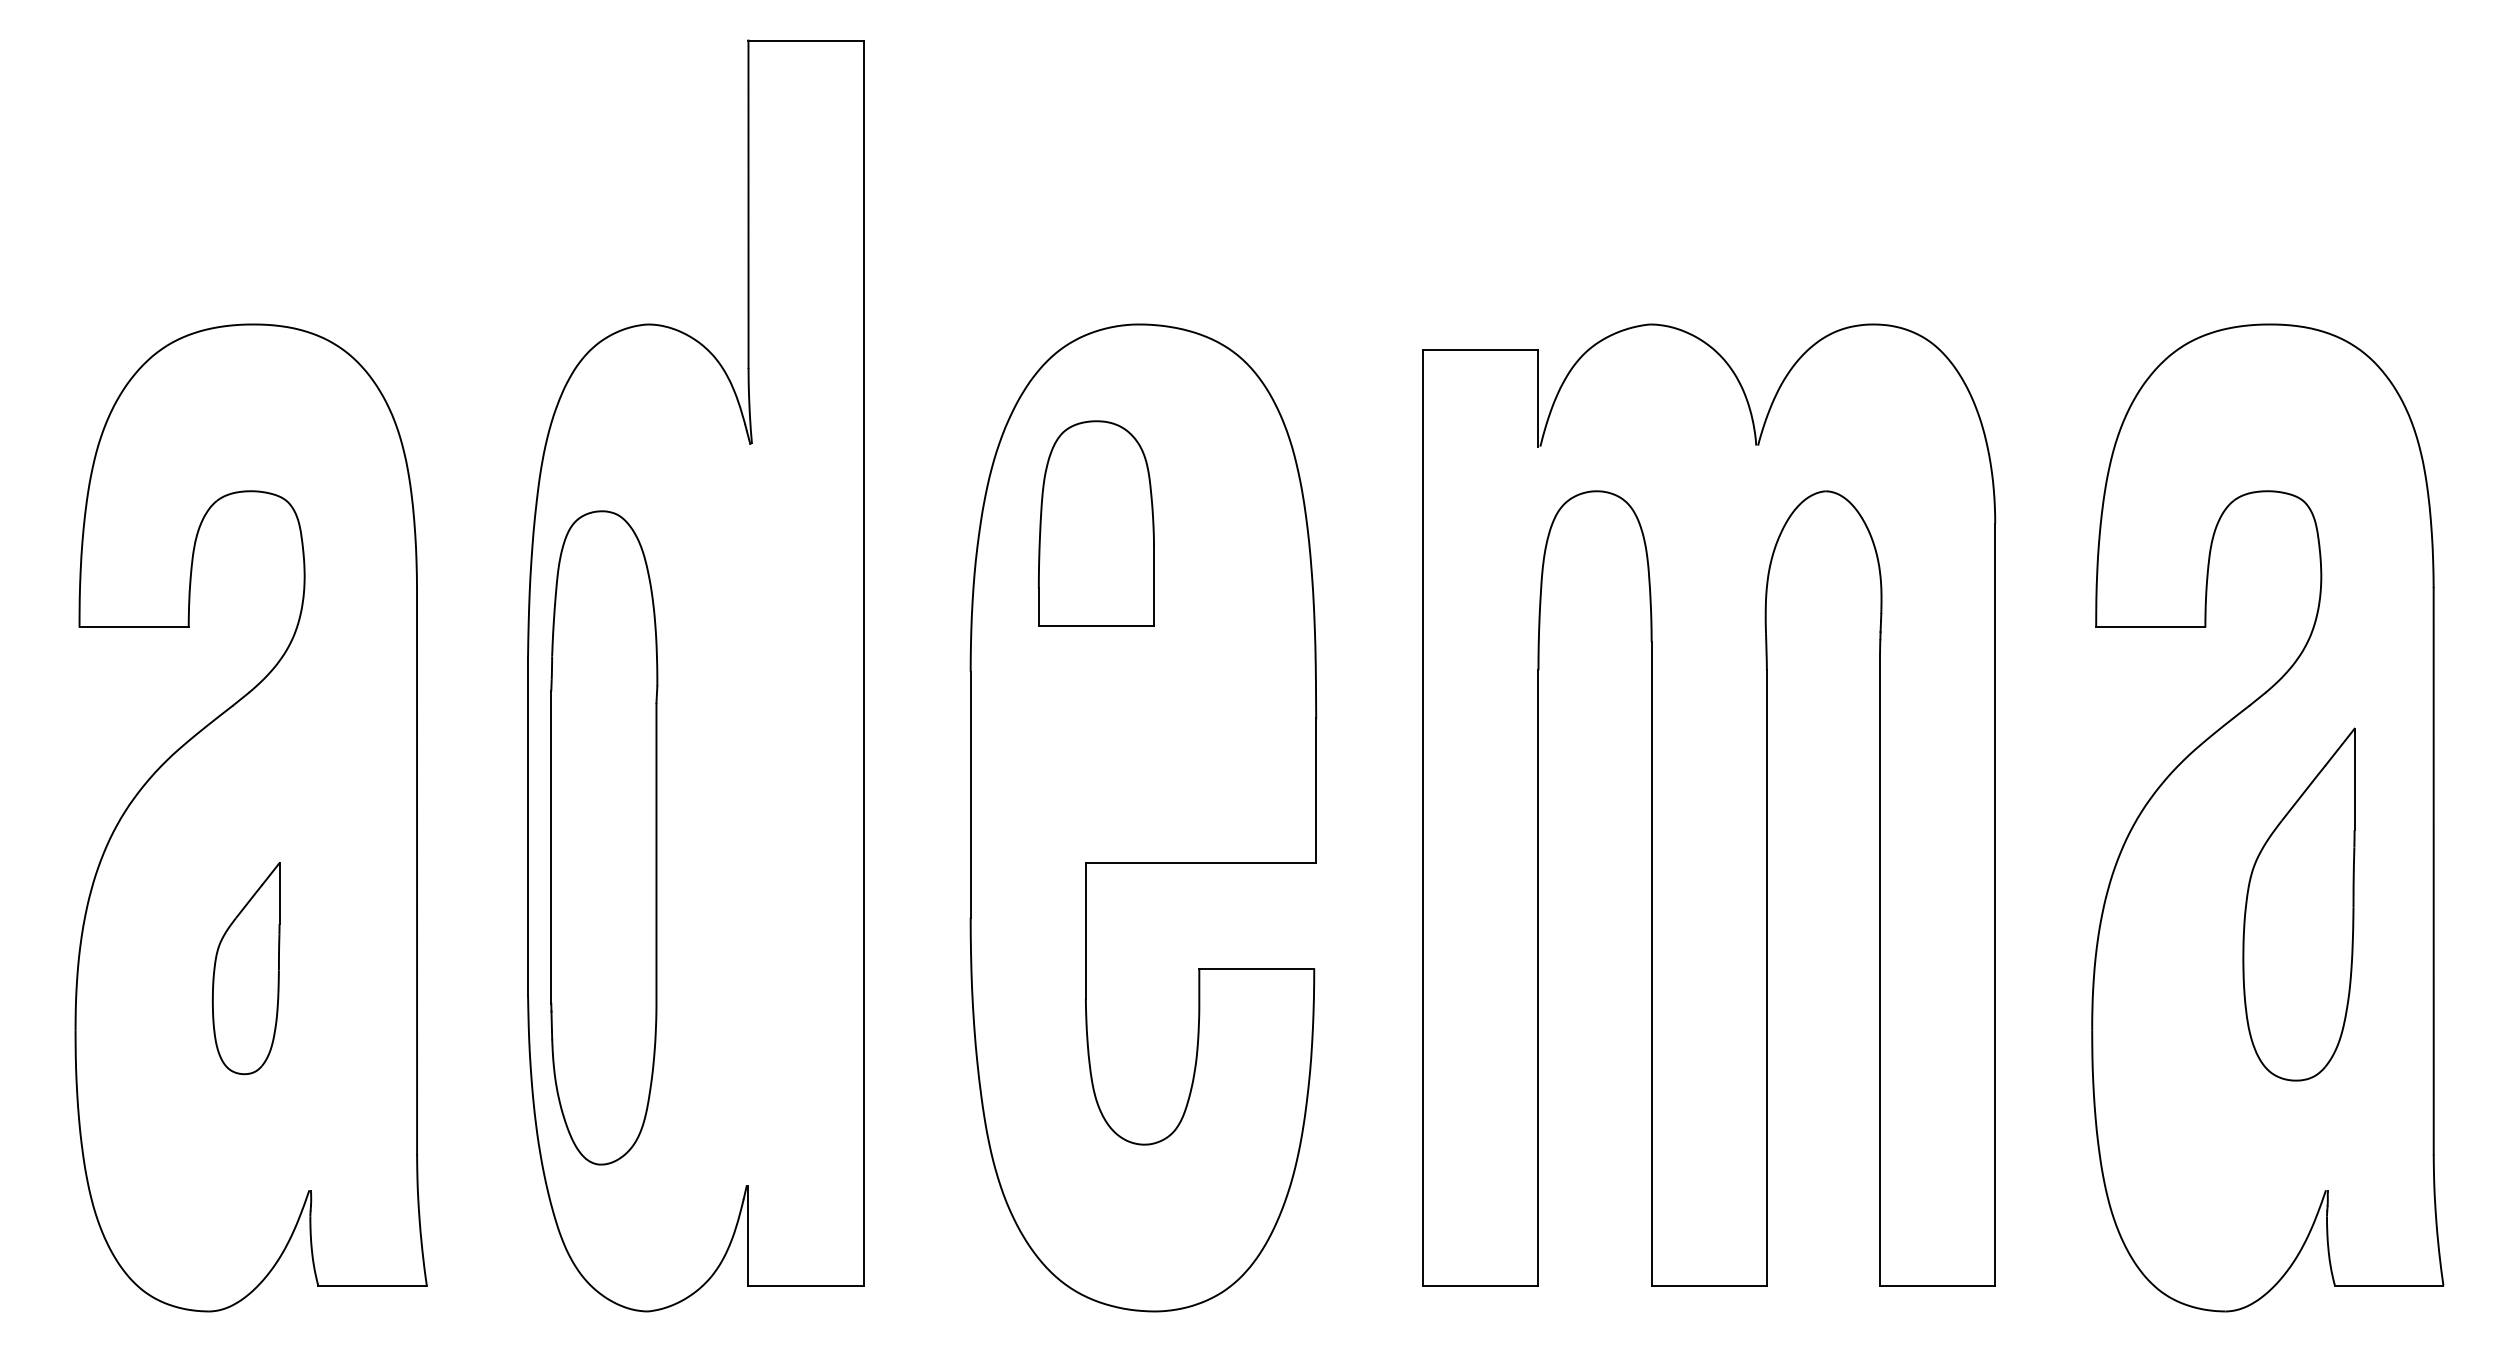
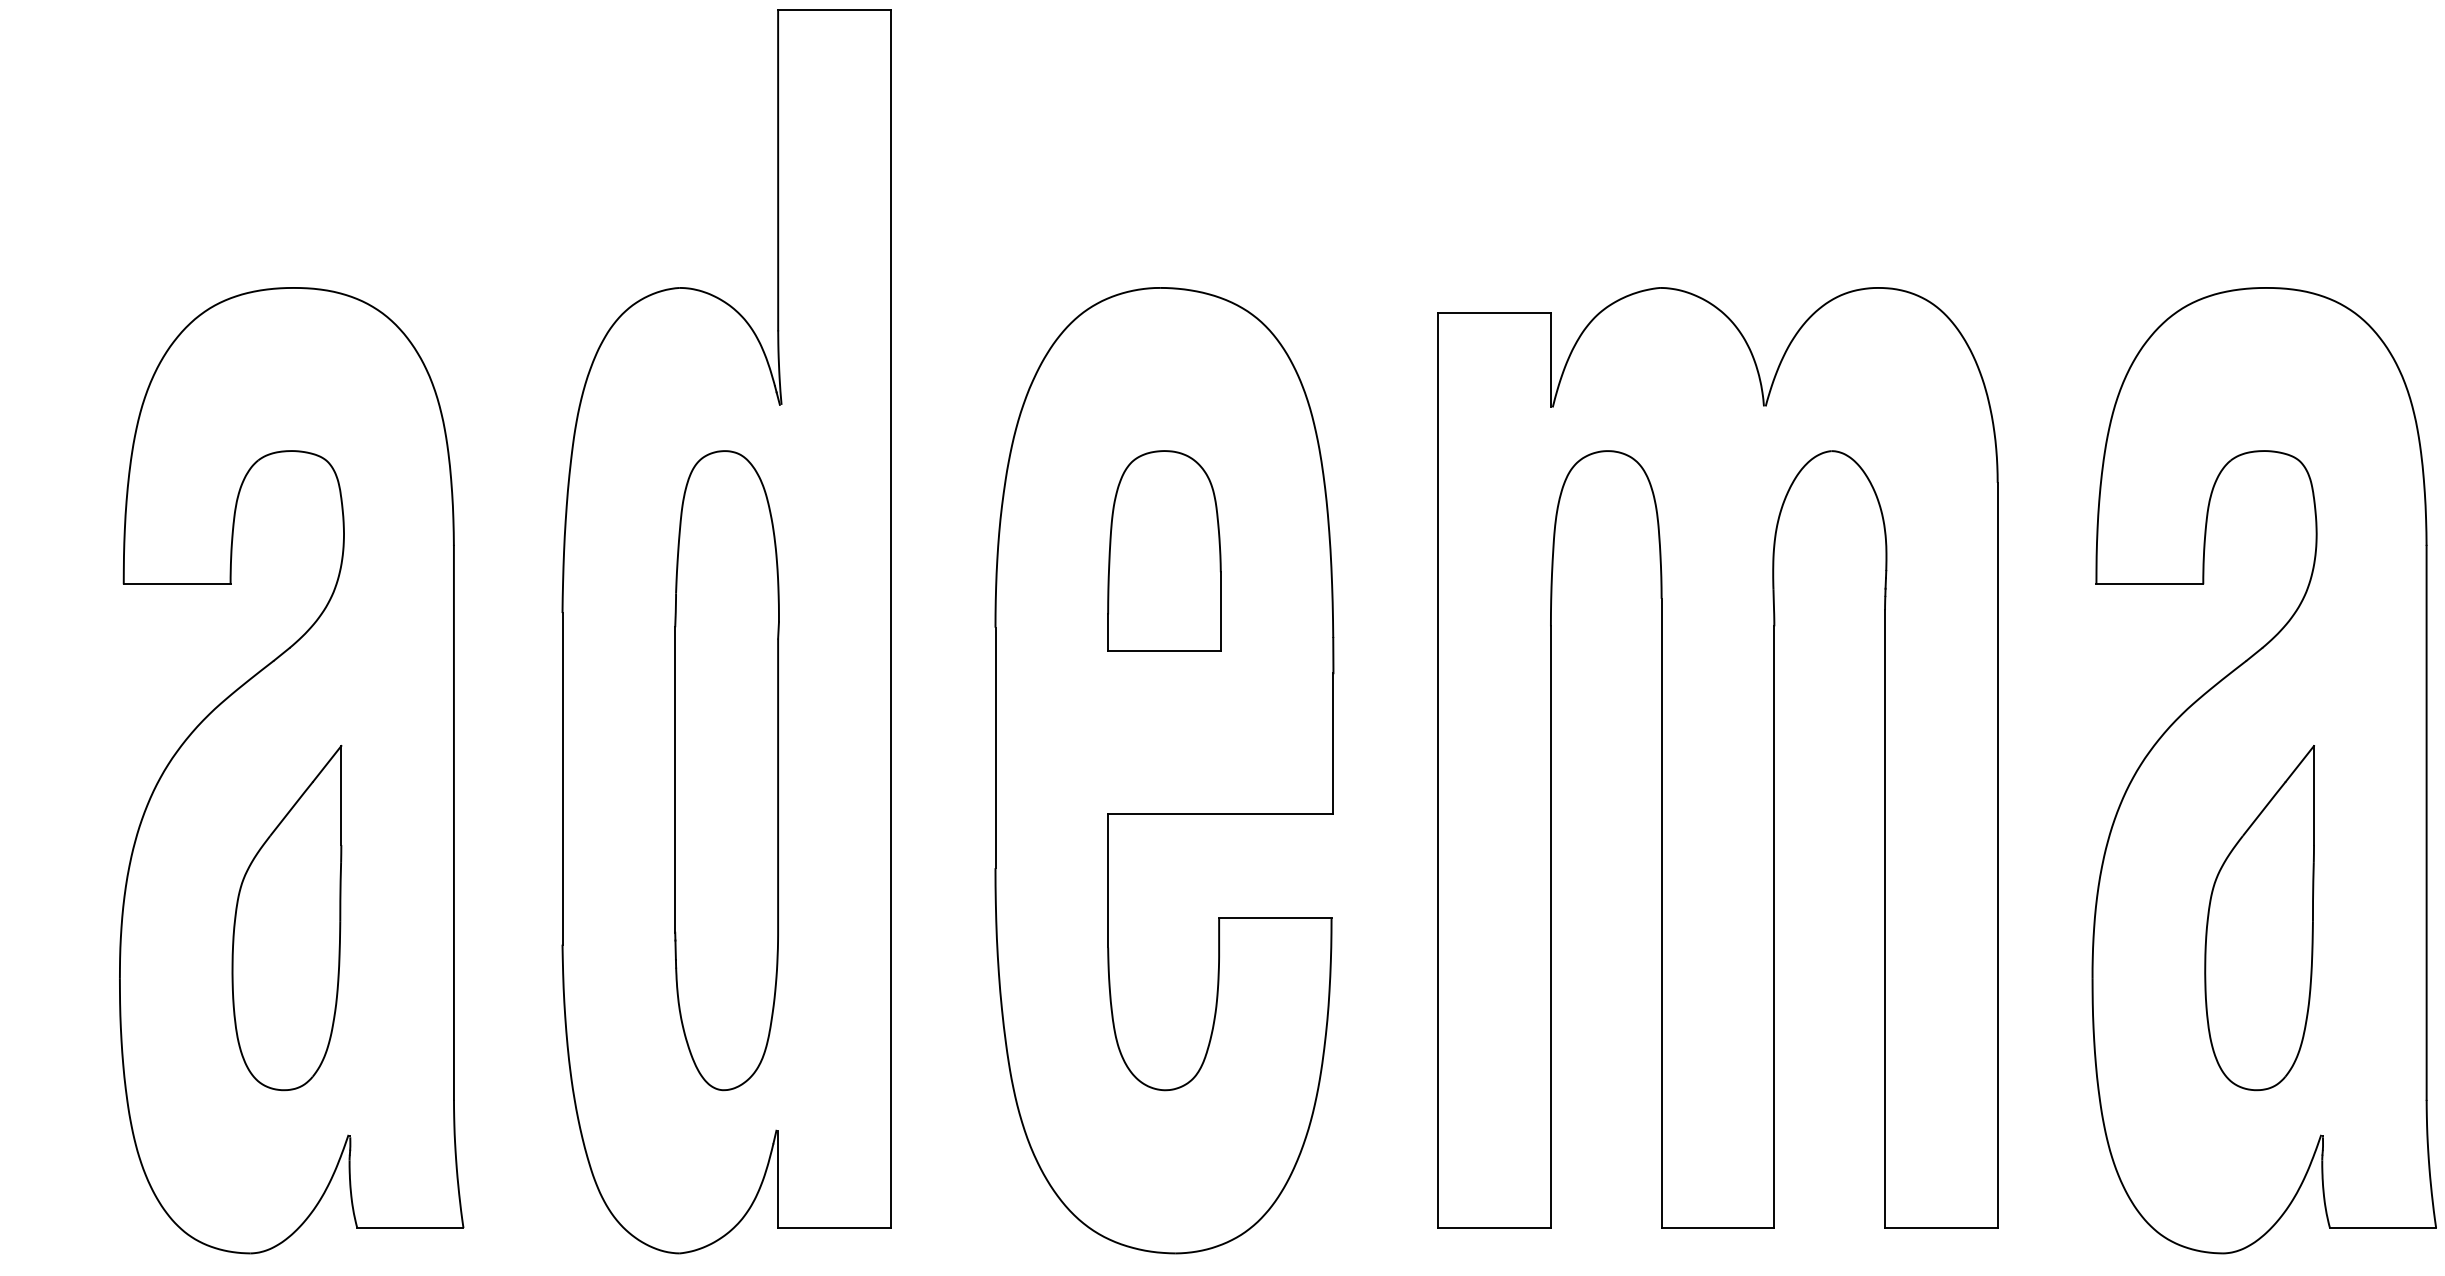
part: (1095, 523) -> (1163, 551), moved
part: (604, 837) -> (727, 770), moved
part: (2298, 904) -> (2259, 917), moved
part: (245, 968) -> (286, 917), size x1.67

